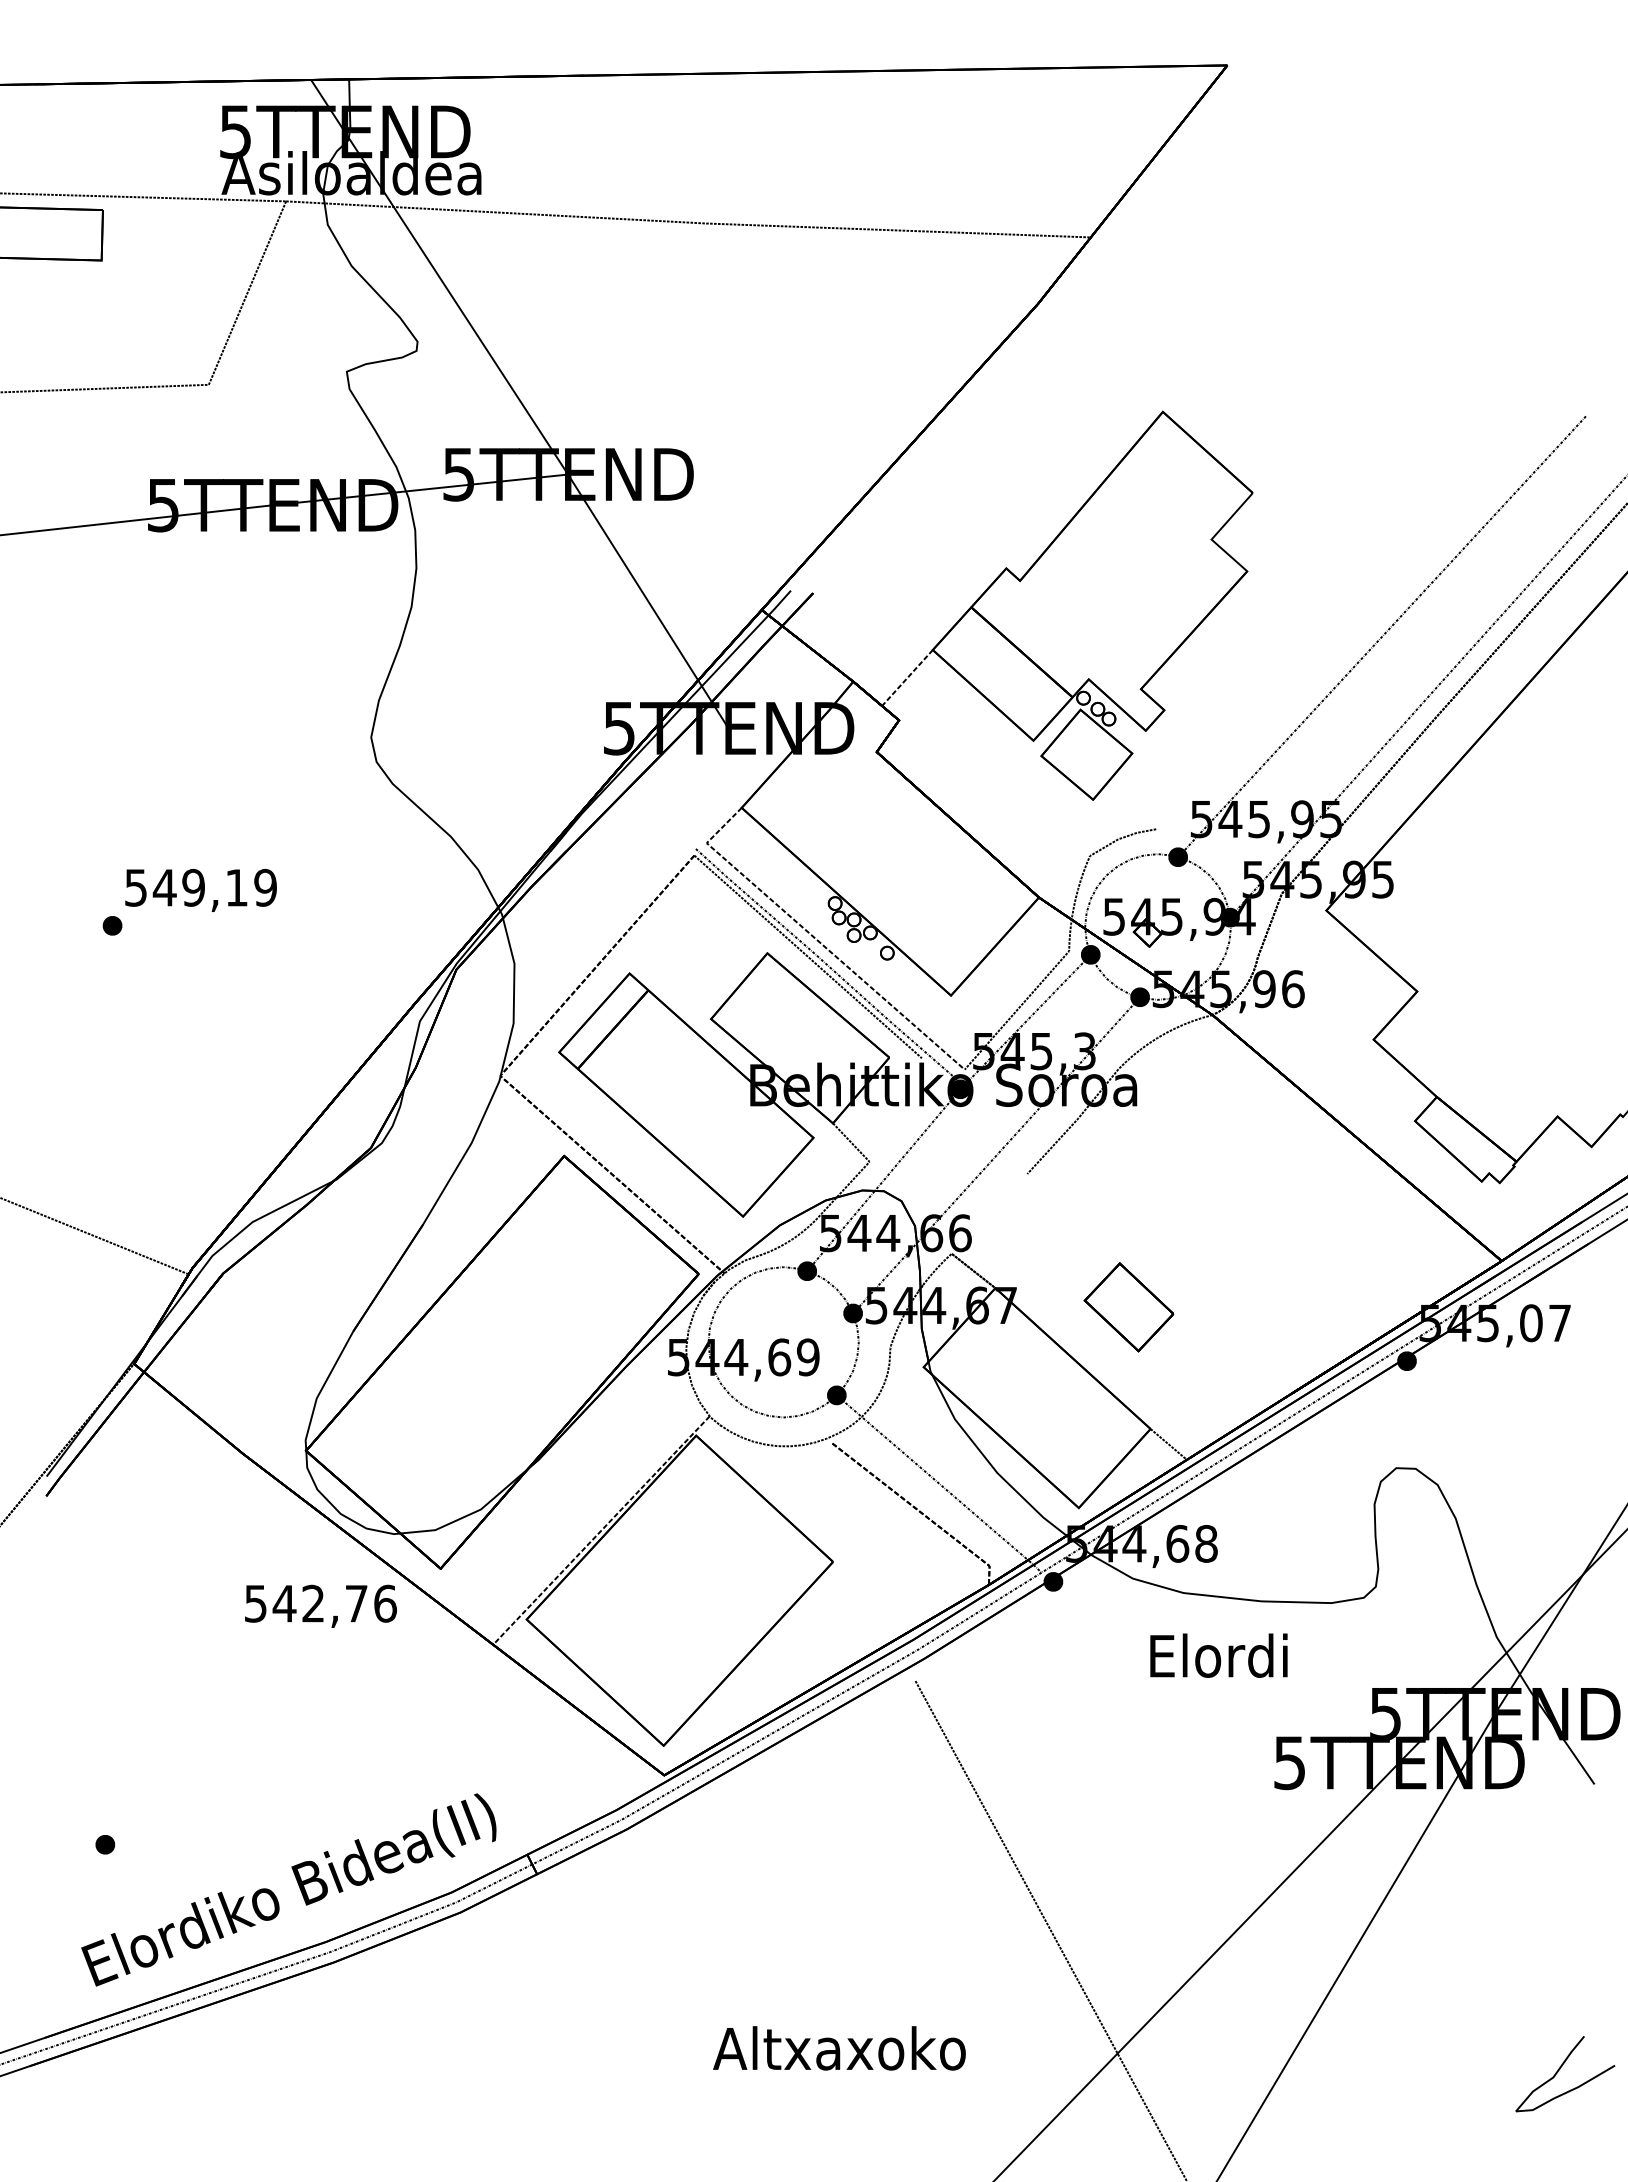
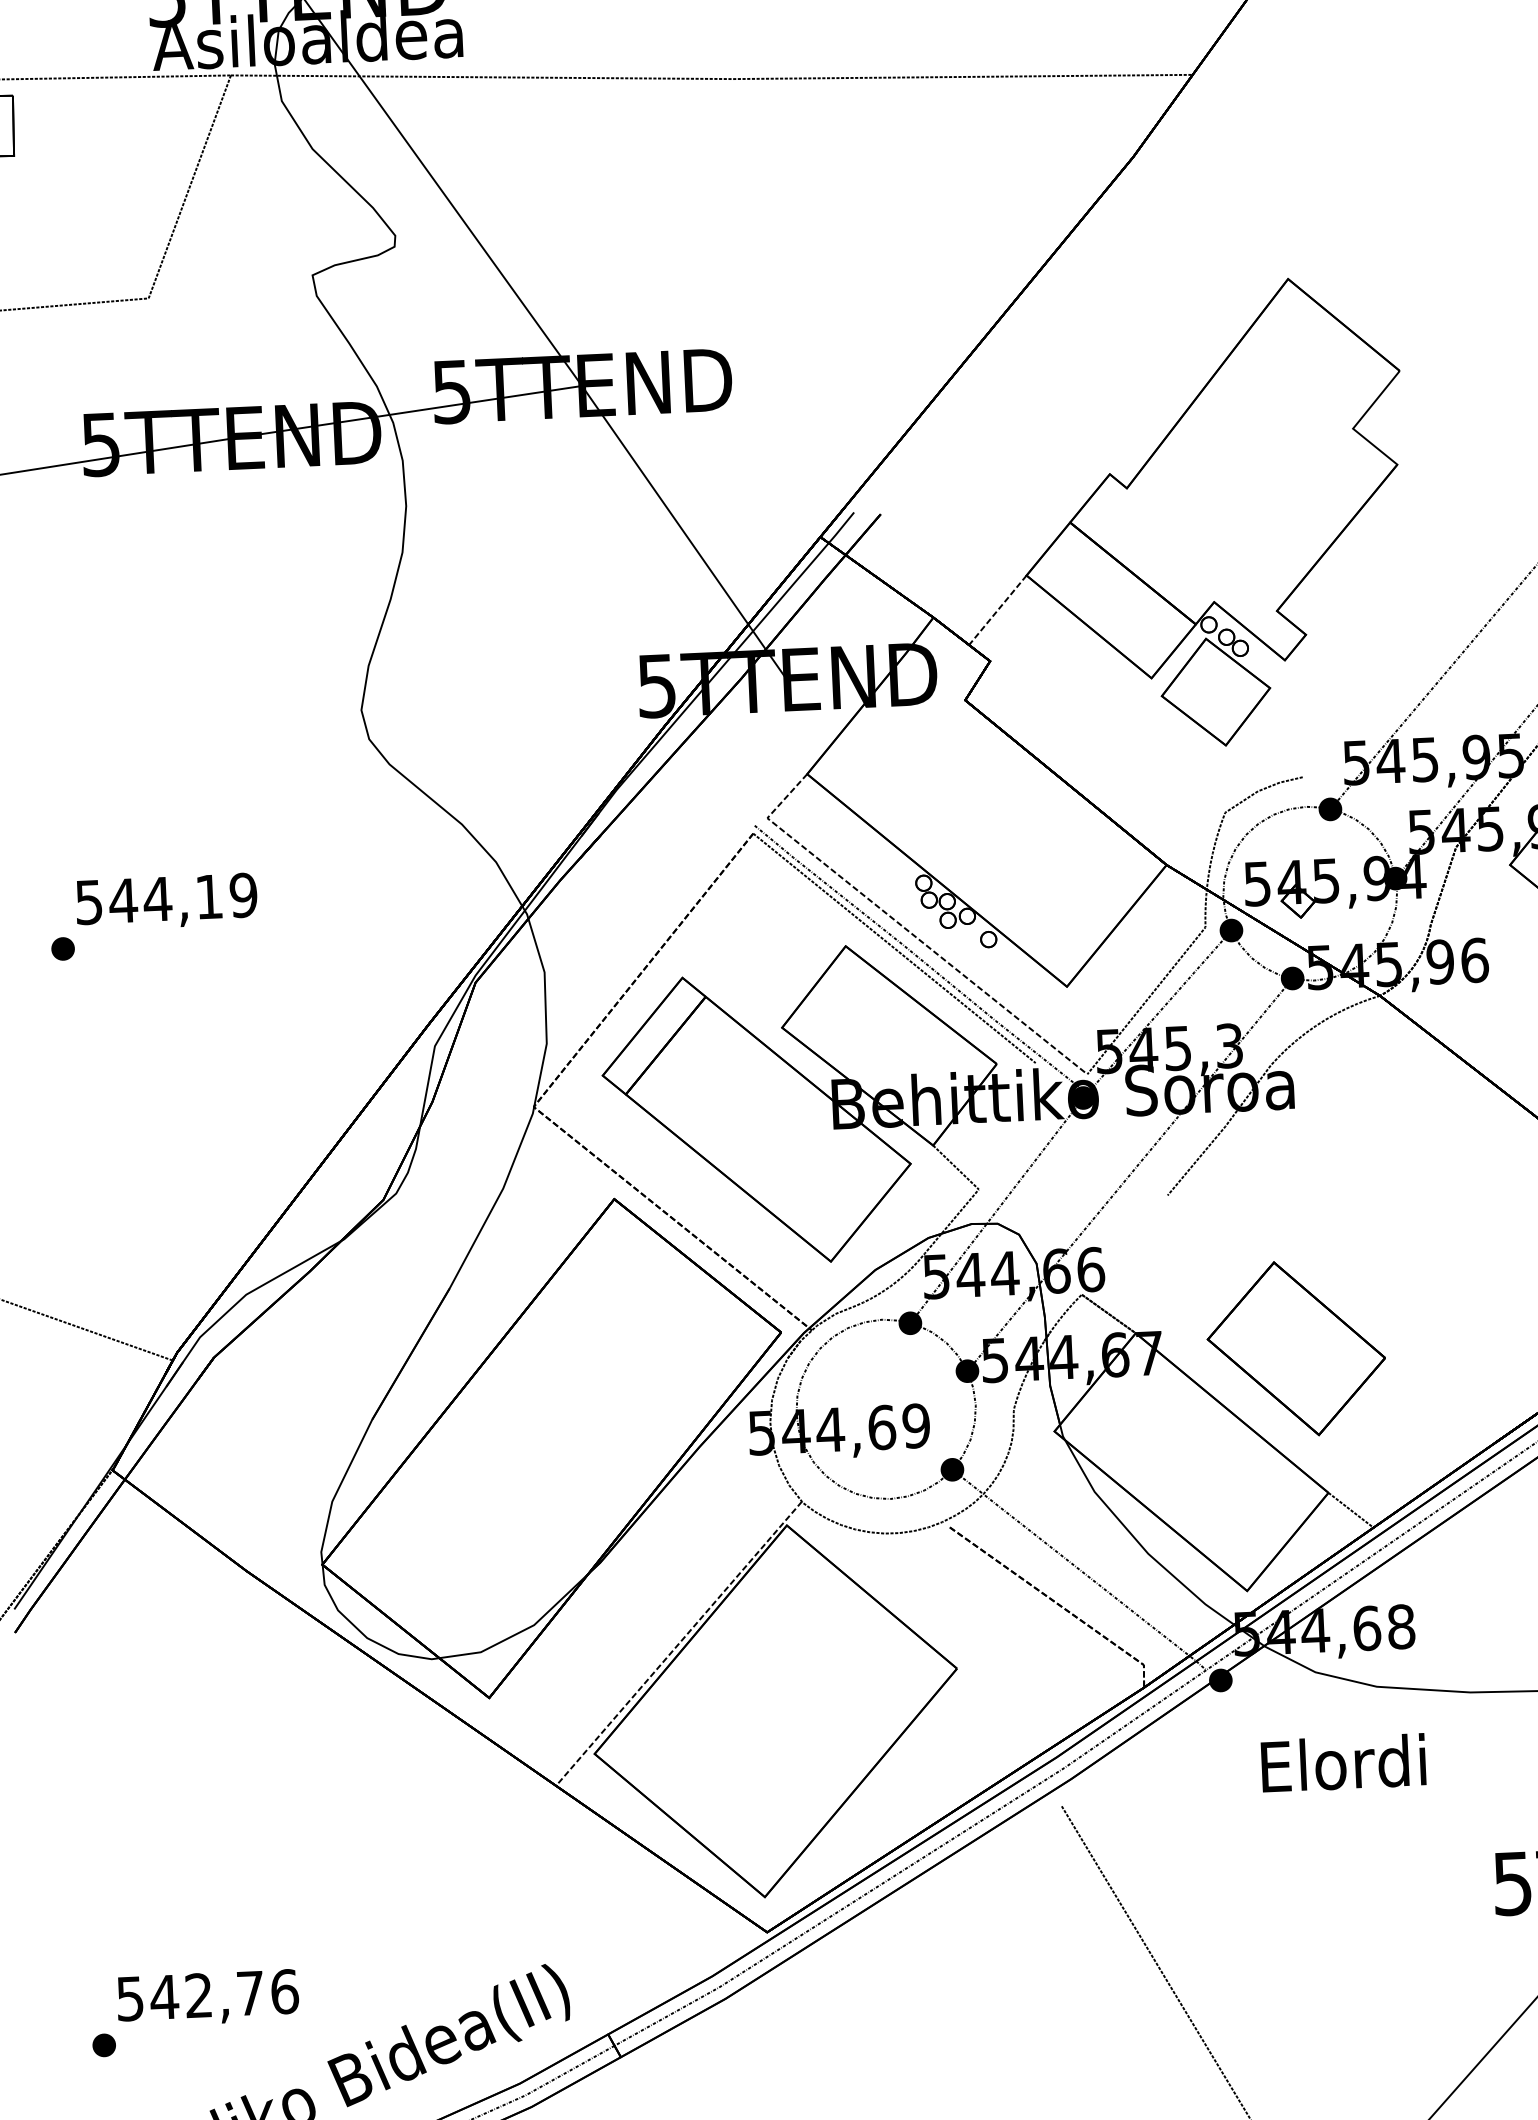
text: (193, 887) -> (157, 898), 549,19 -> 544,19
part: (1128, 1307) -> (1295, 1349), size x1.67
text: (320, 1605) -> (207, 1997), moved
text: (1218, 1655) -> (1343, 1762), moved

